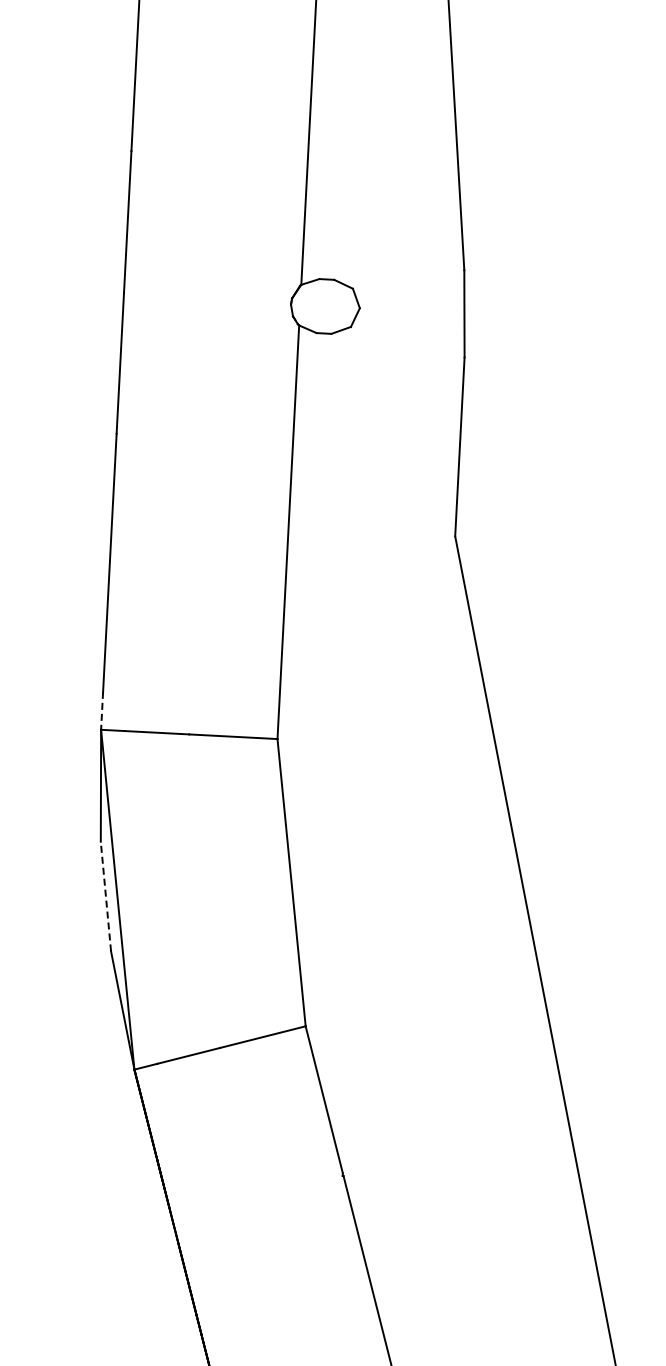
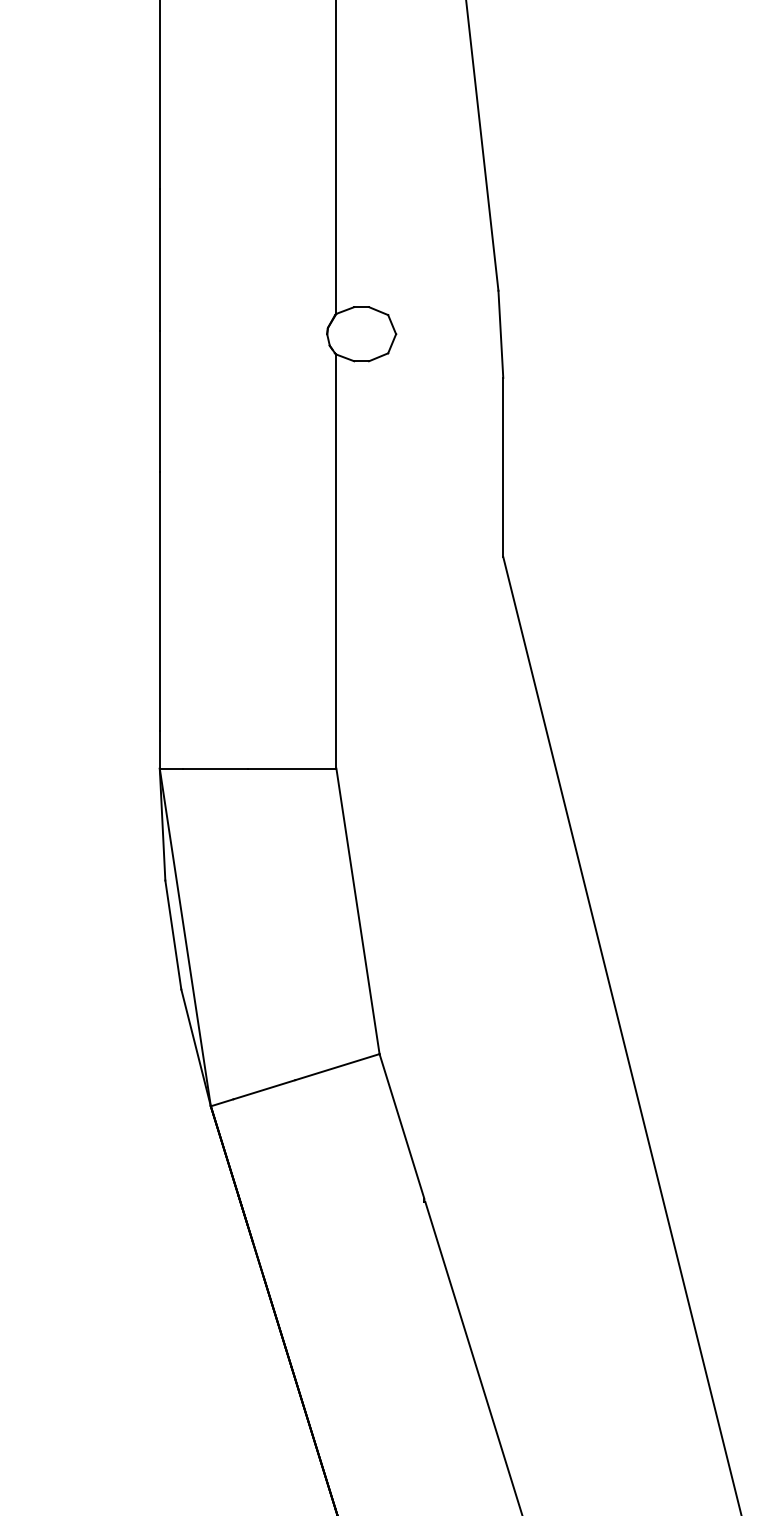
line: (101, 710) -> (159, 749), dashed -> solid
line: (106, 896) -> (173, 934), dashed -> solid

